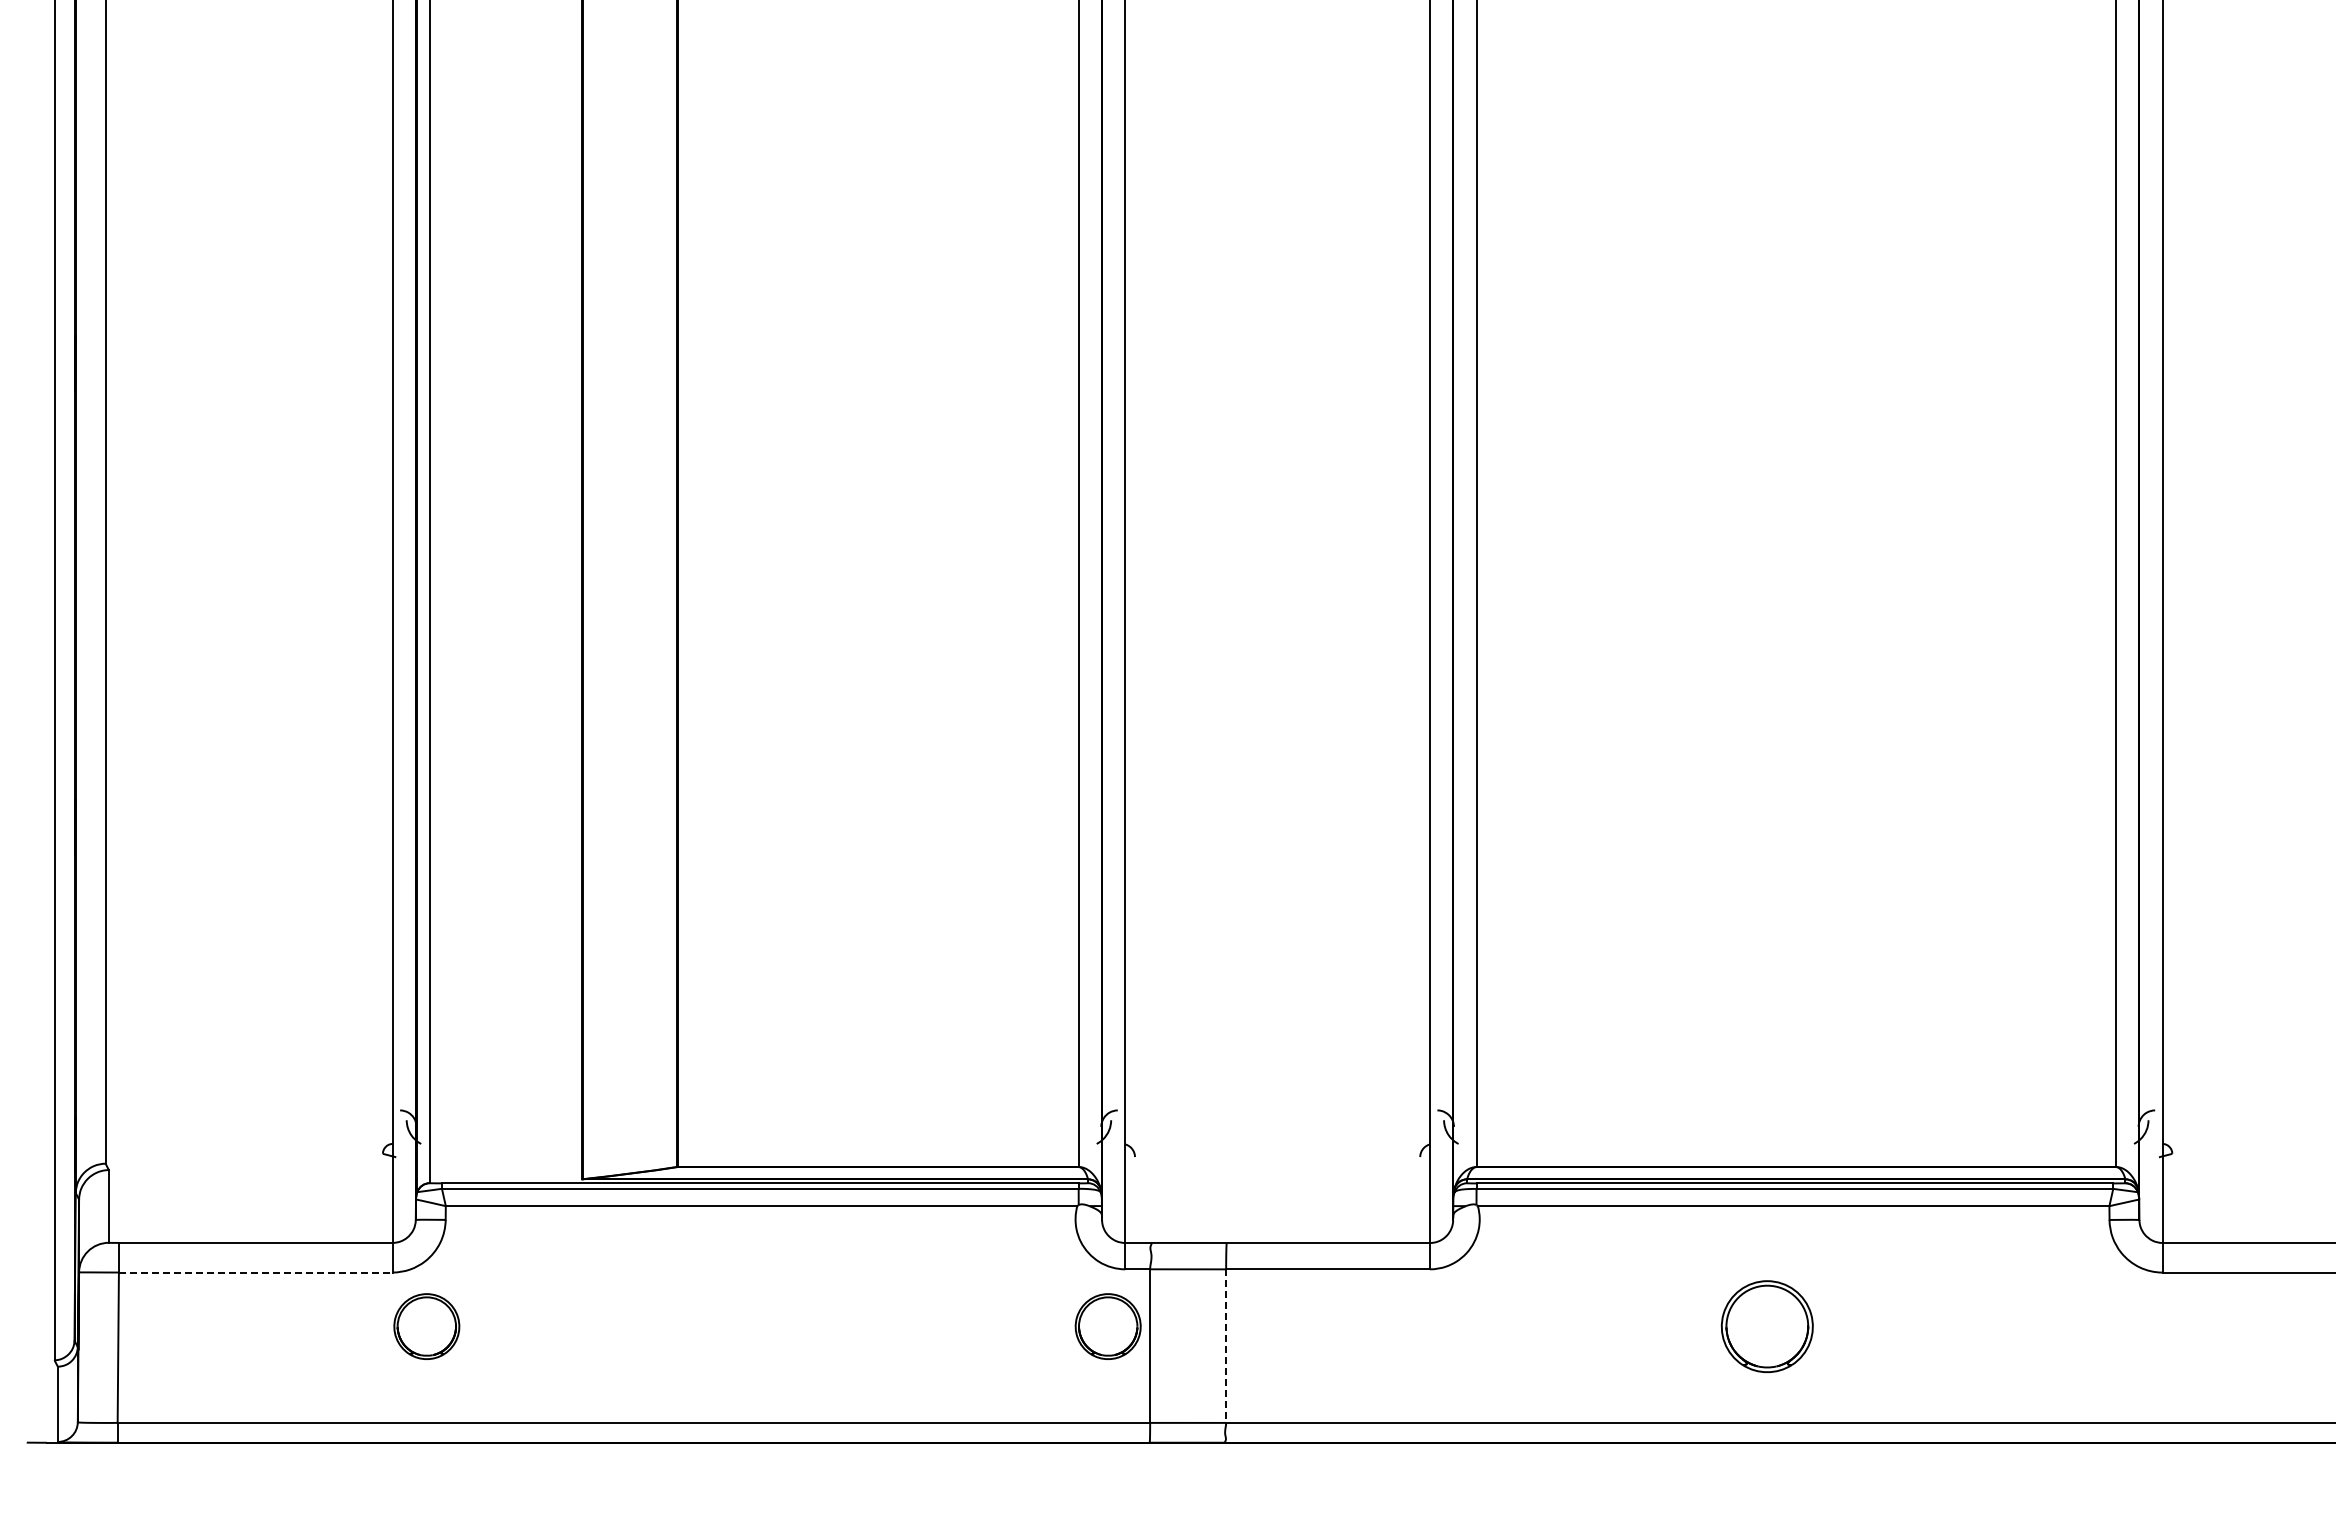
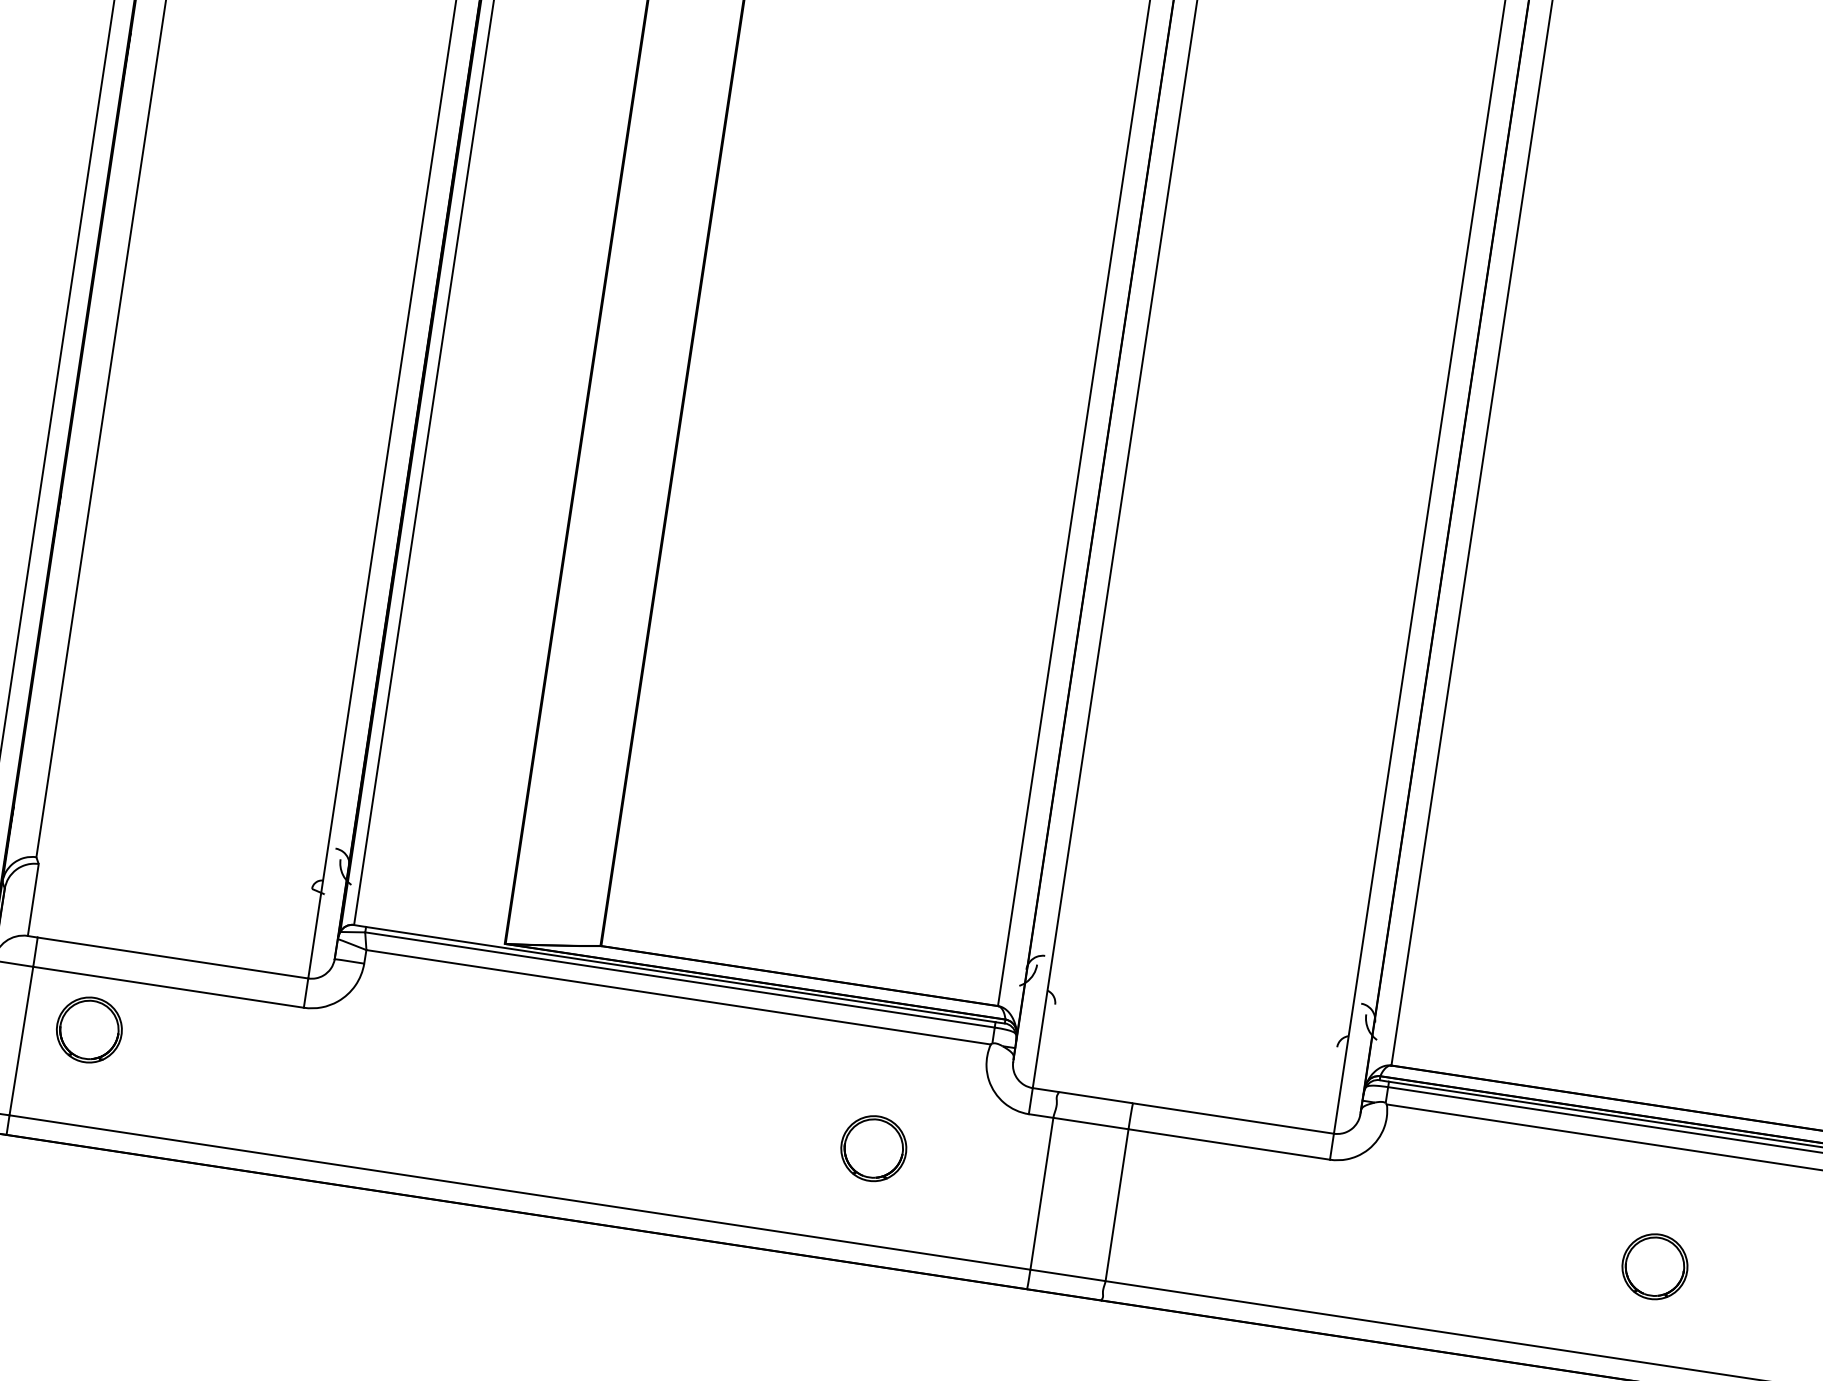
line: (255, 1272) -> (168, 987), dashed -> solid
part: (426, 1326) -> (89, 1029), moved
part: (1107, 1326) -> (873, 1148), moved
part: (1766, 1326) -> (1654, 1266), size x0.71
line: (1226, 1346) -> (1117, 1205), dashed -> solid

